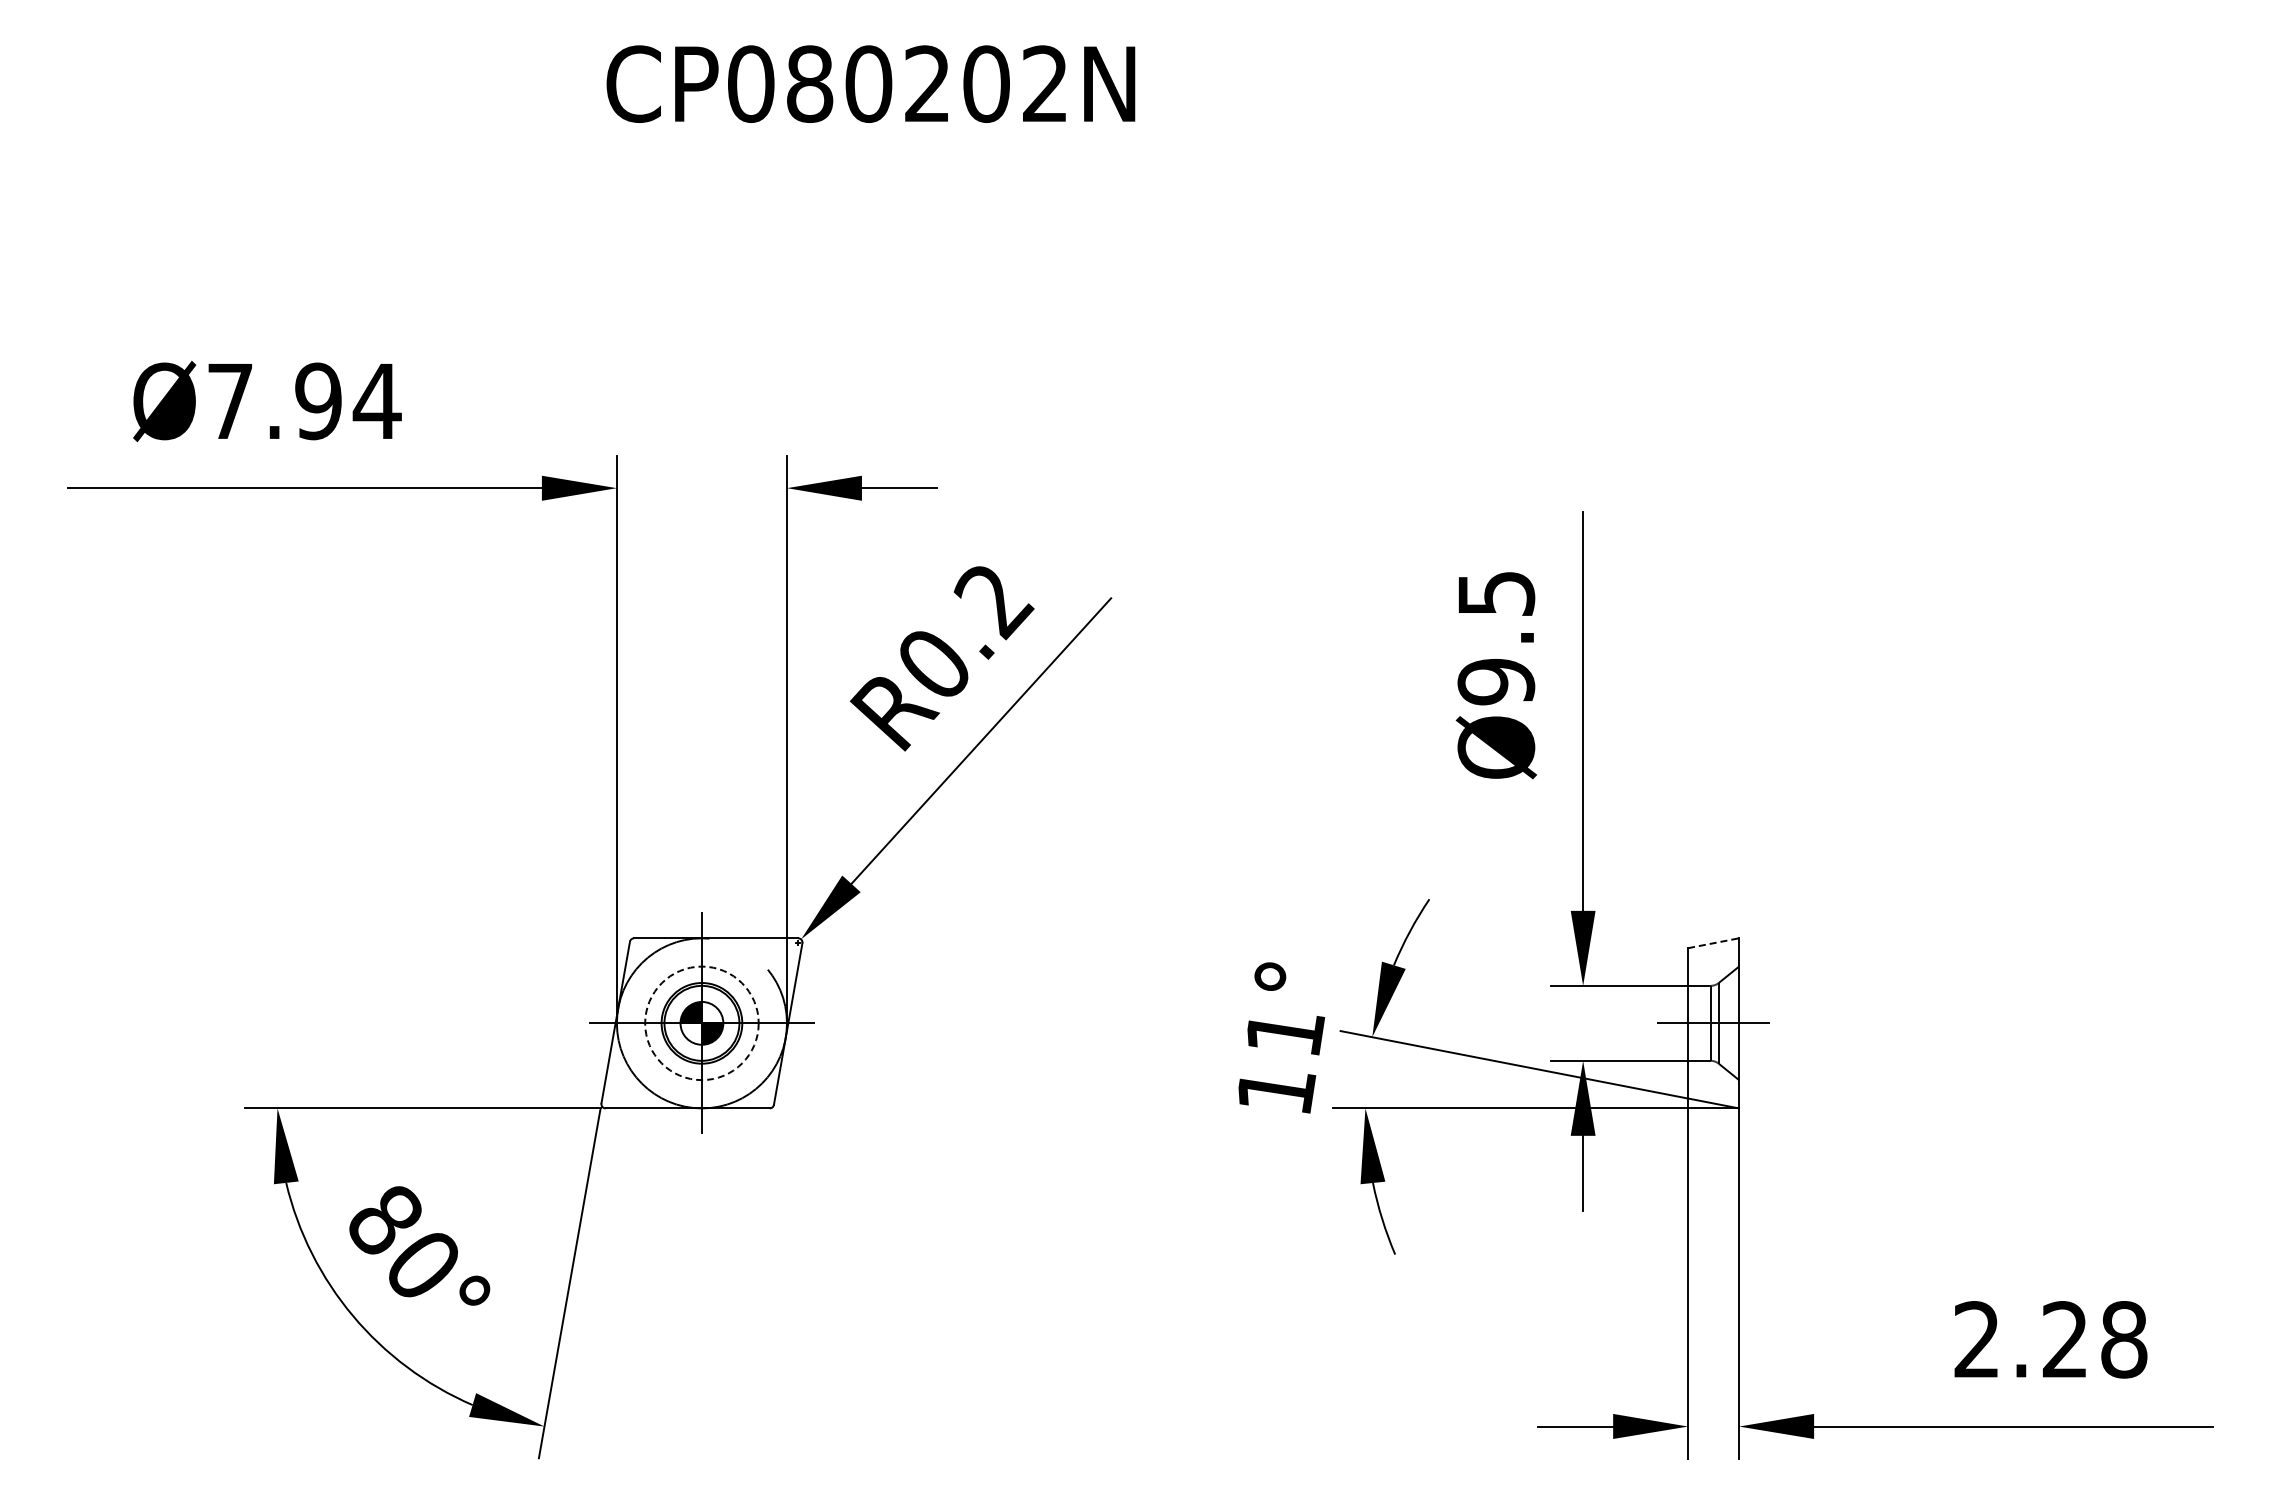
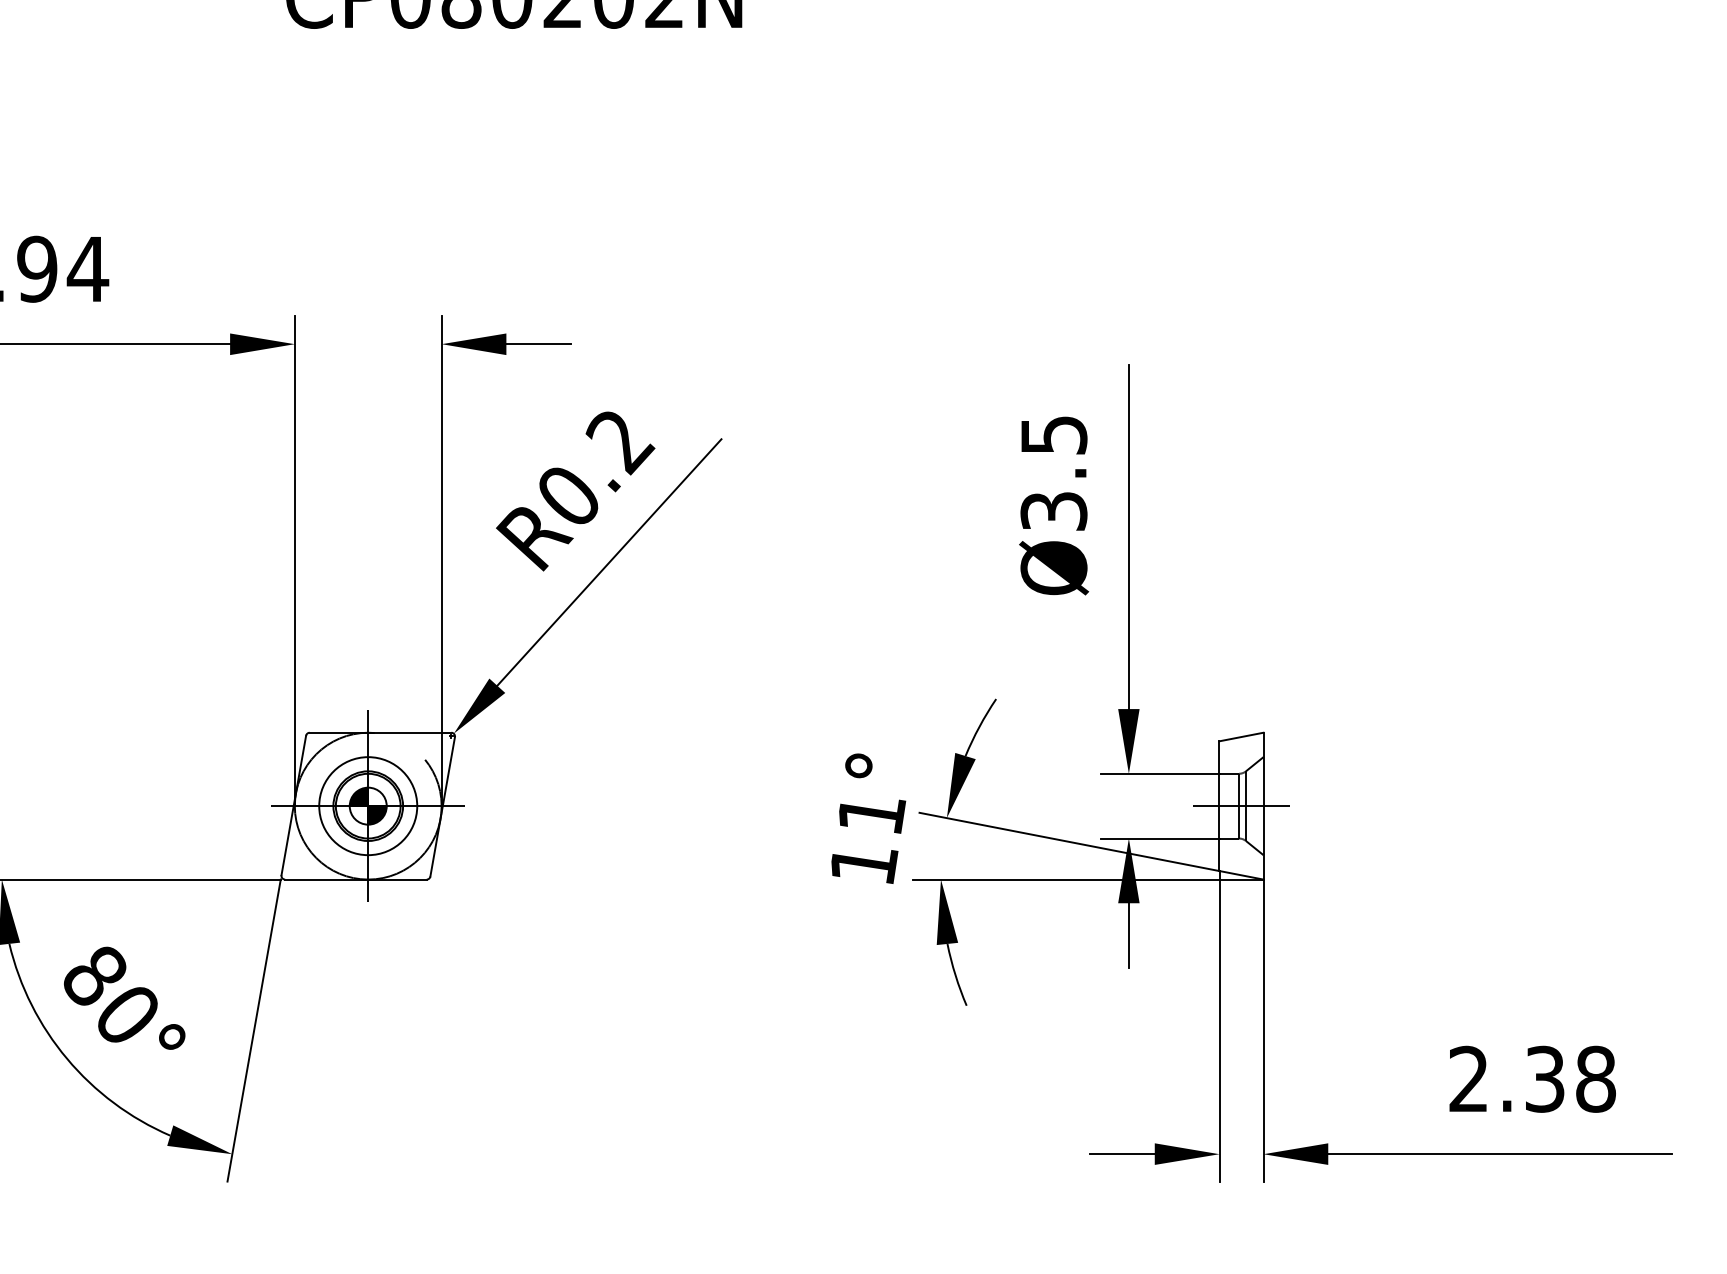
text: (1496, 681) -> (1054, 511), Ø9.5 -> Ø3.5
line: (1713, 943) -> (1241, 737), dashed -> solid
circle: (701, 1023) -> (367, 806), dashed -> solid
text: (2064, 1339) -> (1544, 1079), 2.28 -> 2.38

